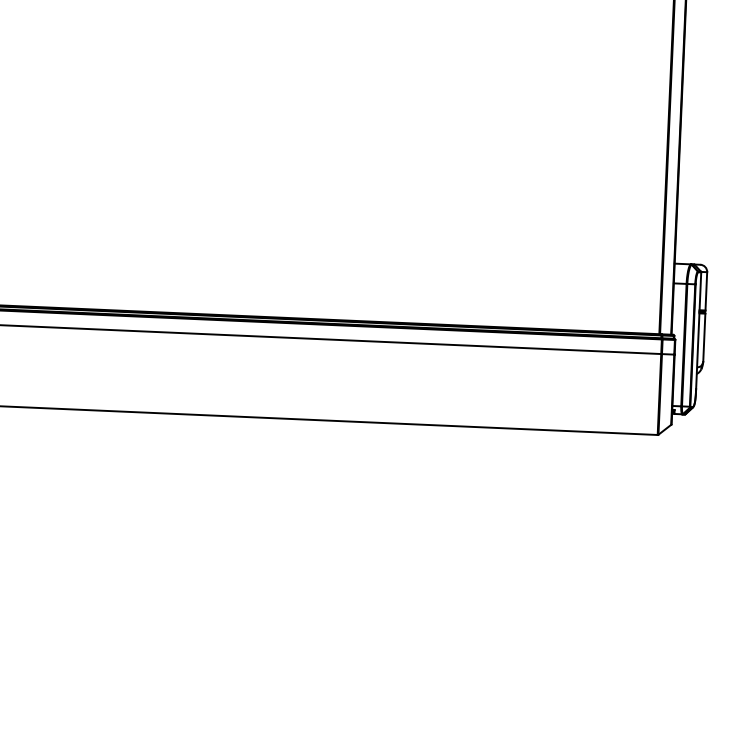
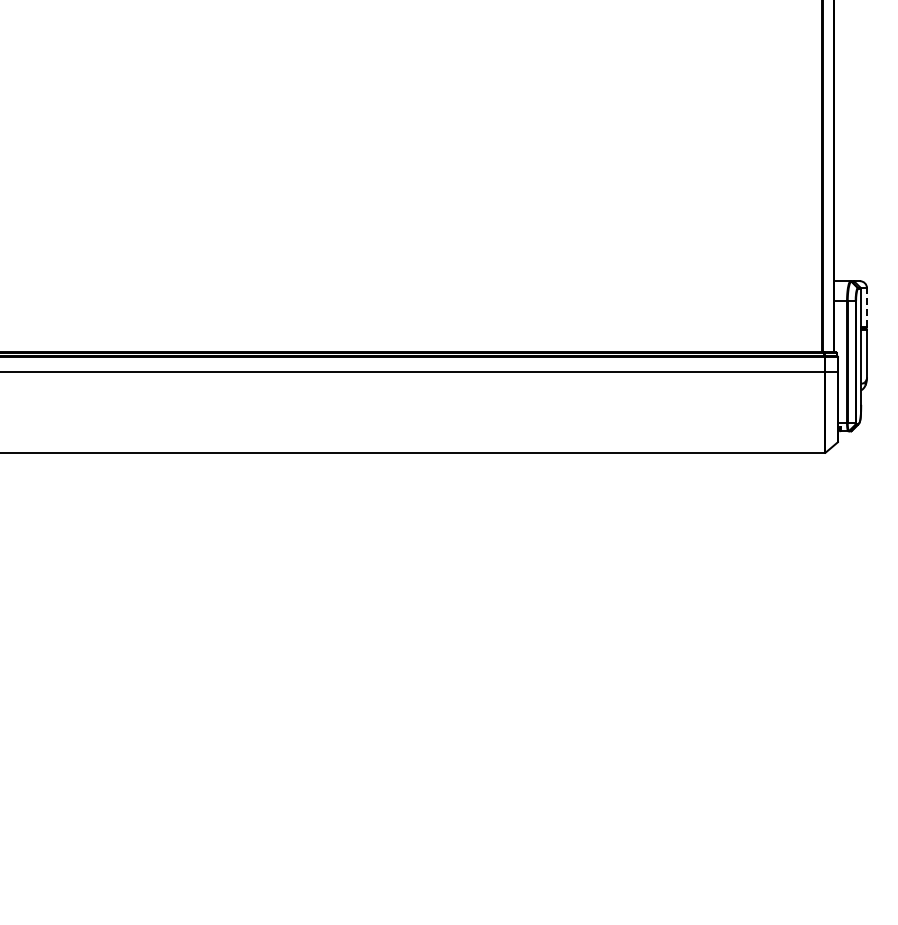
line: (706, 290) -> (867, 306), solid -> dashed

